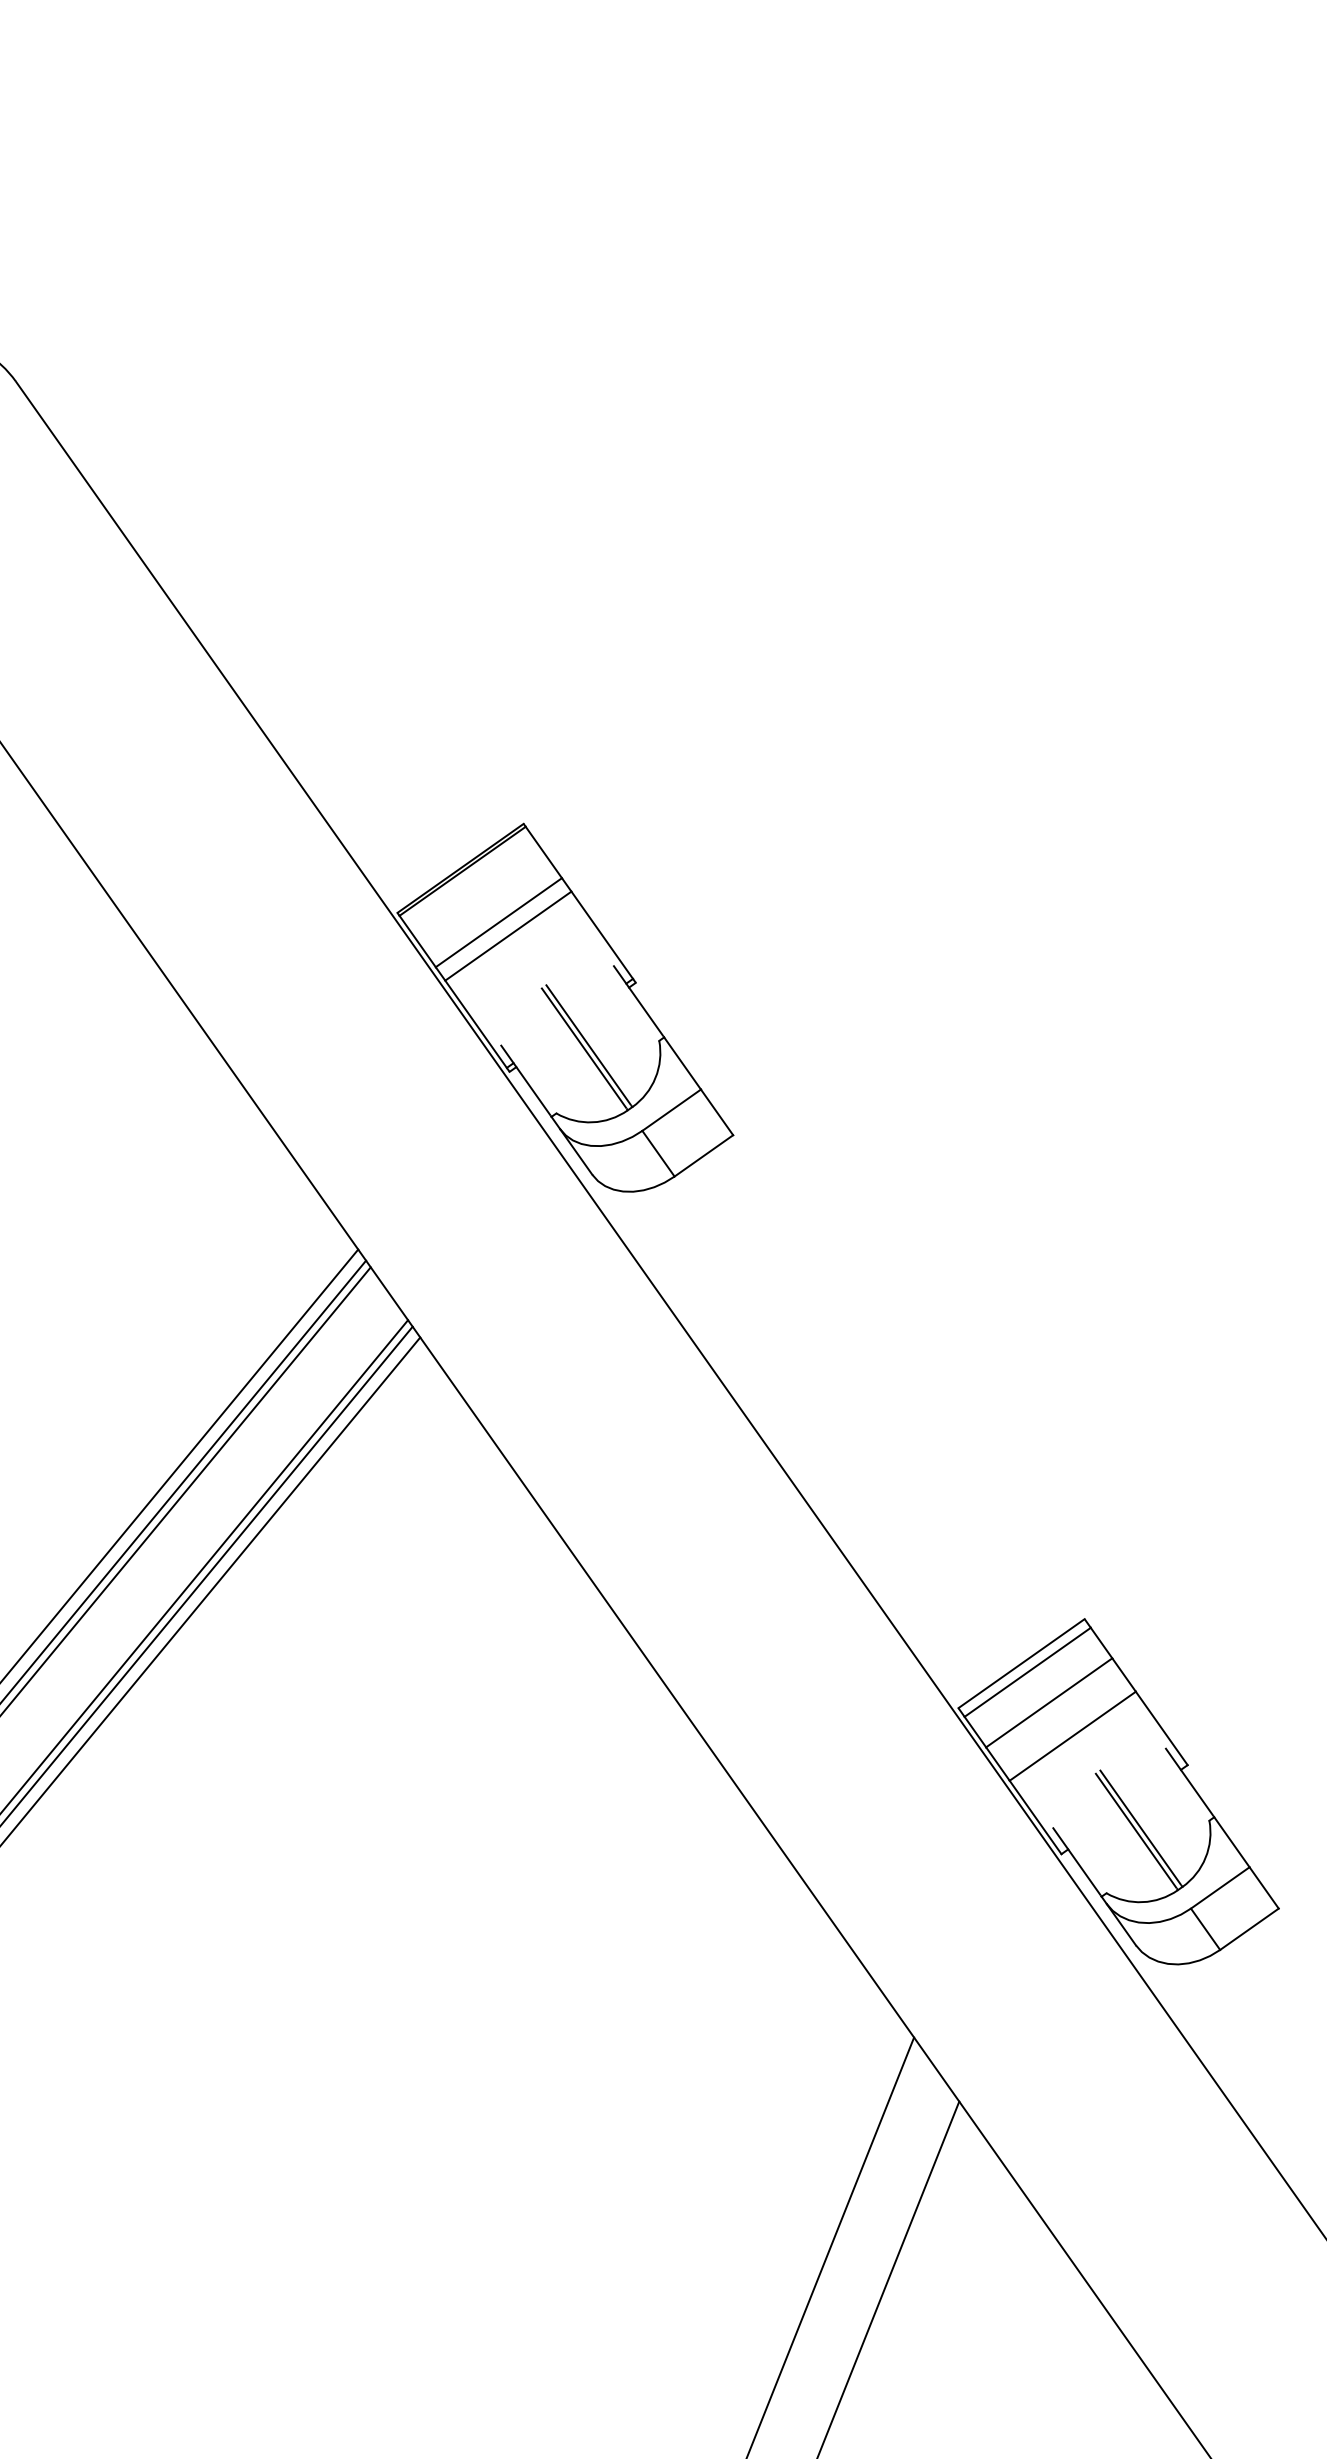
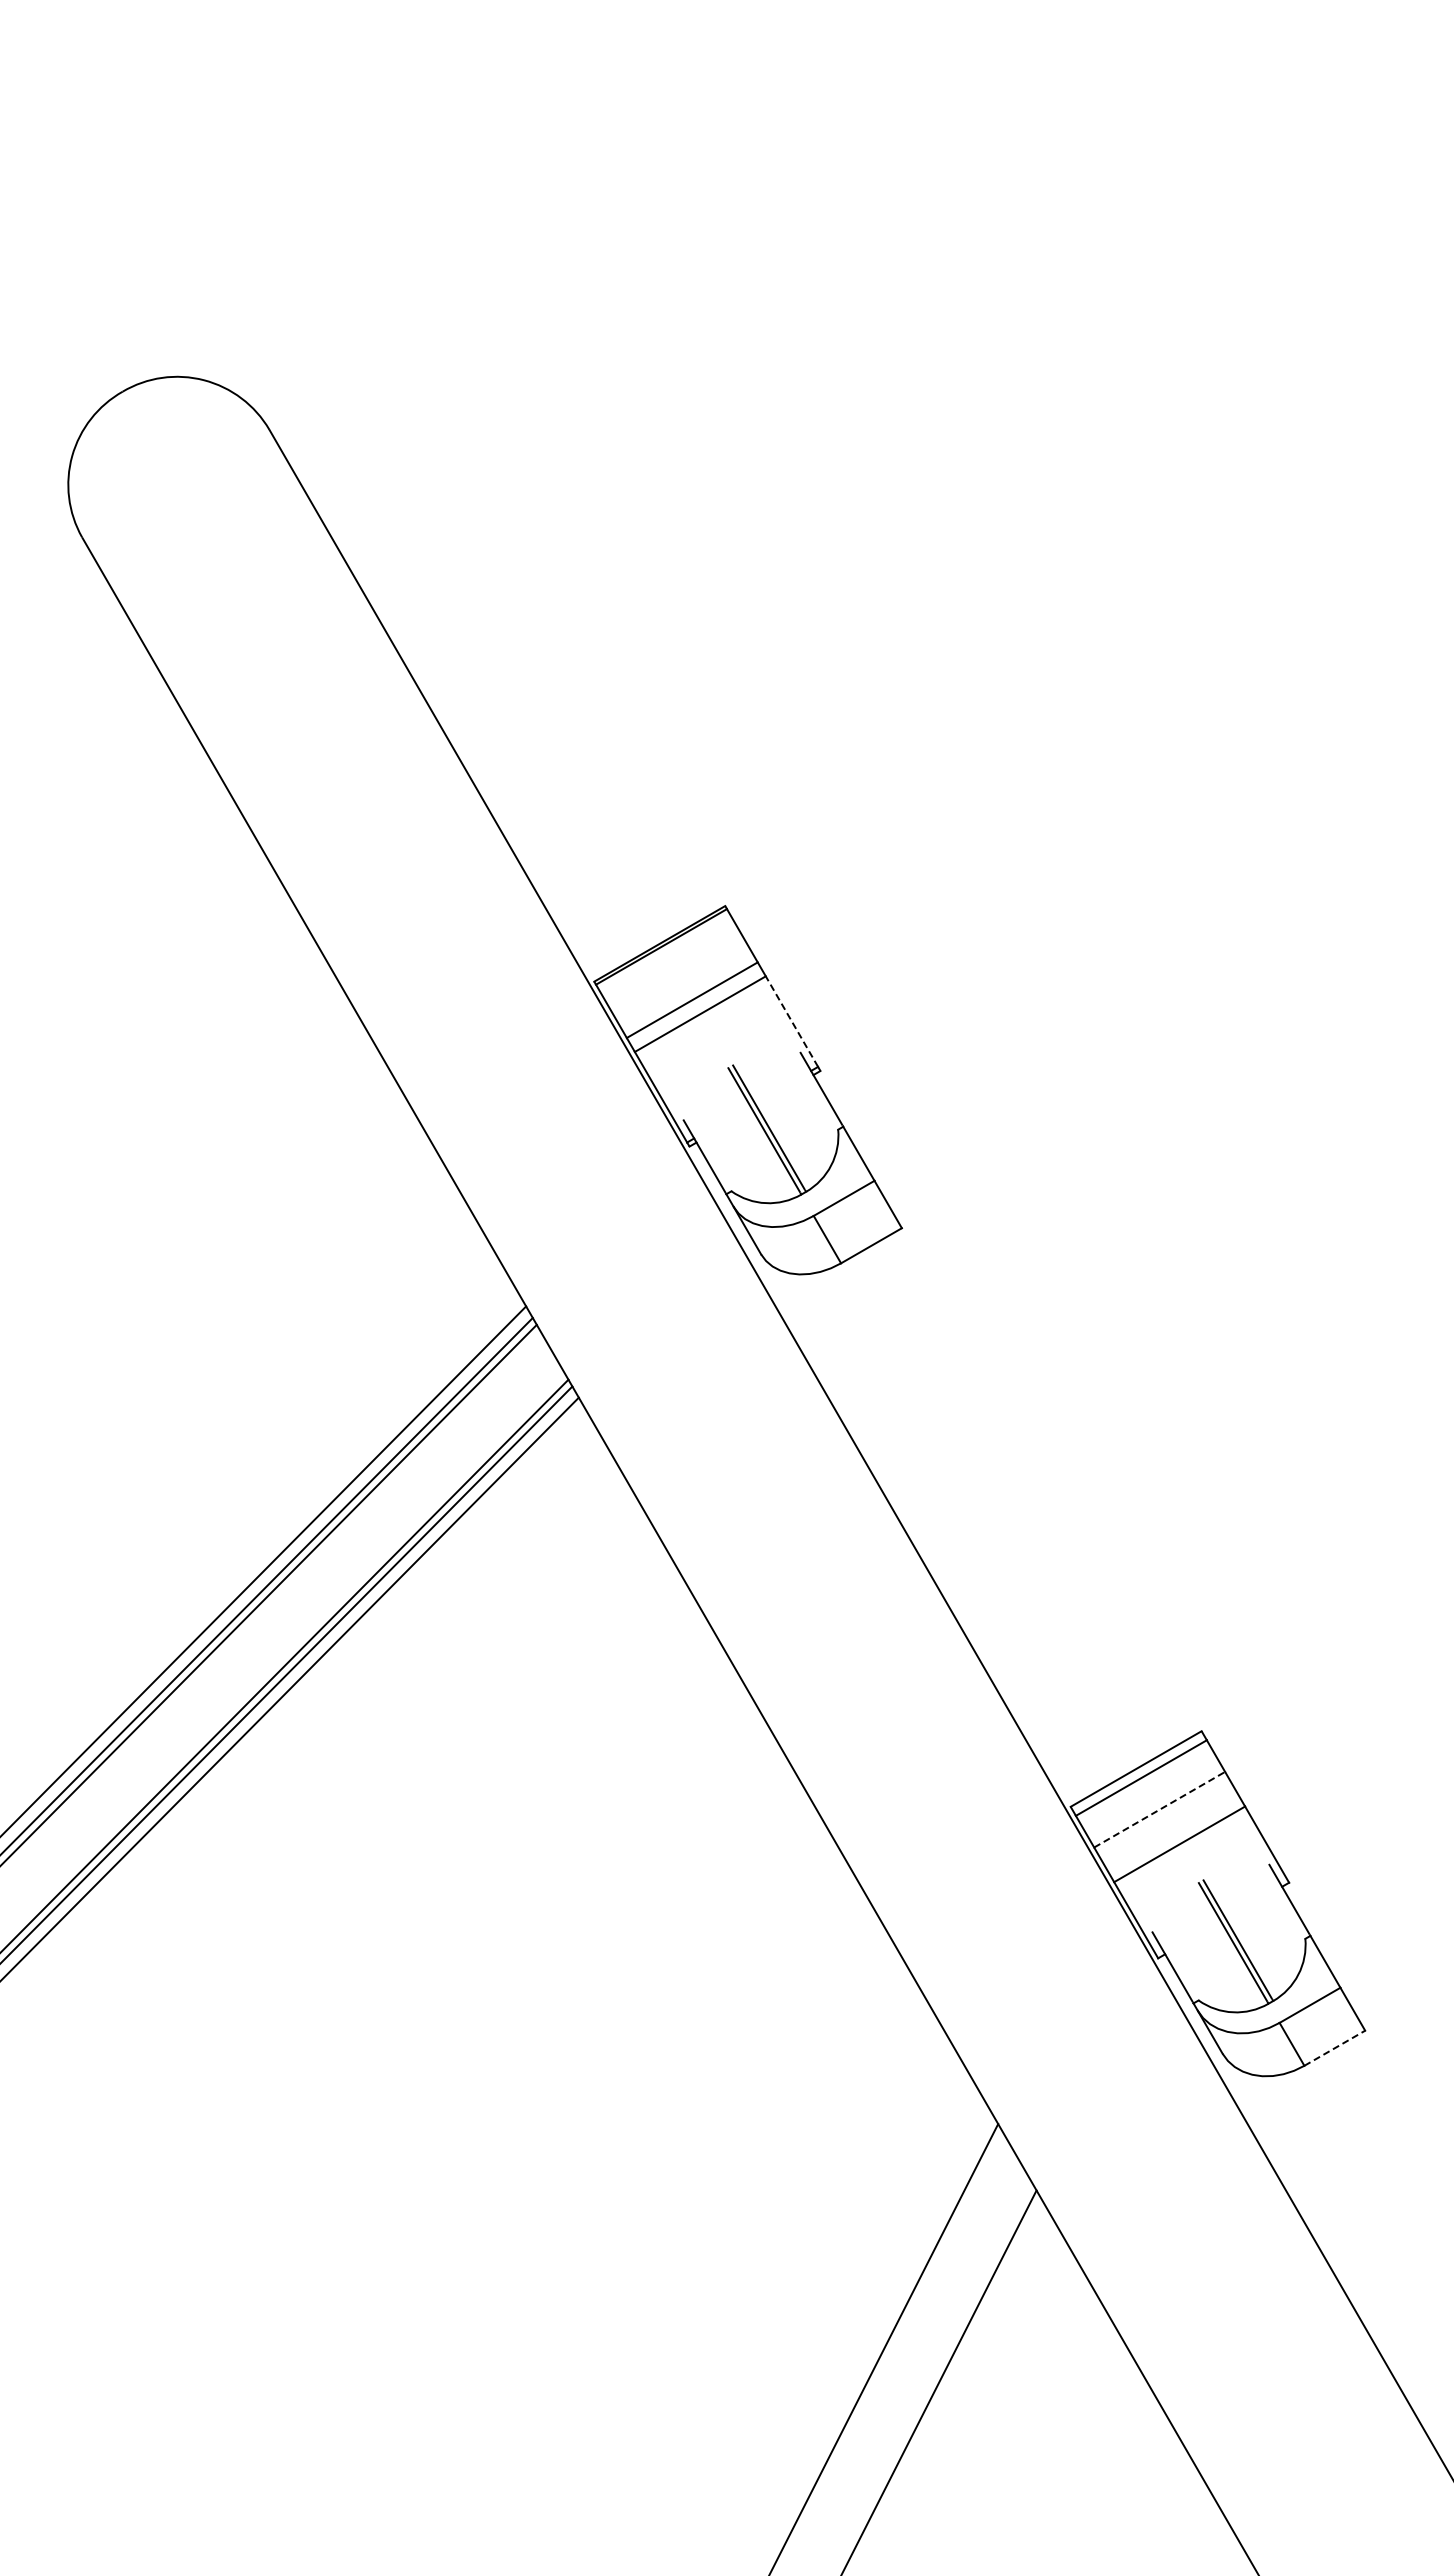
line: (601, 935) -> (791, 1021), solid -> dashed
line: (1049, 1702) -> (1159, 1809), solid -> dashed
line: (1250, 1929) -> (1335, 2048), solid -> dashed

